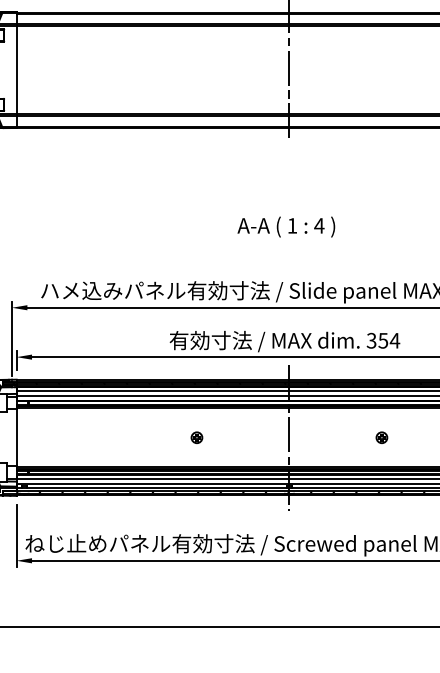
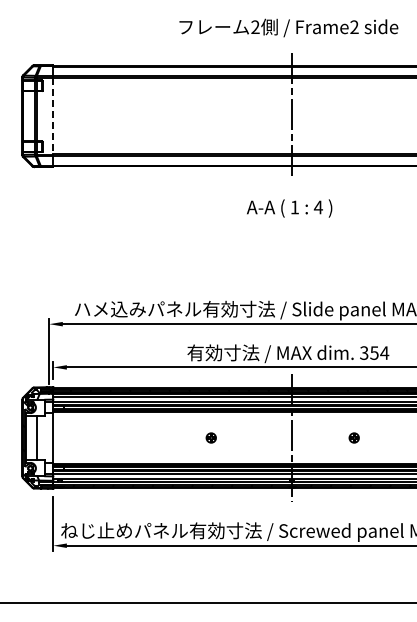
line: (16, 70) -> (53, 116), solid -> dashed
text: (286, 227) -> (289, 208), moved
part: (381, 437) -> (353, 437), moved

